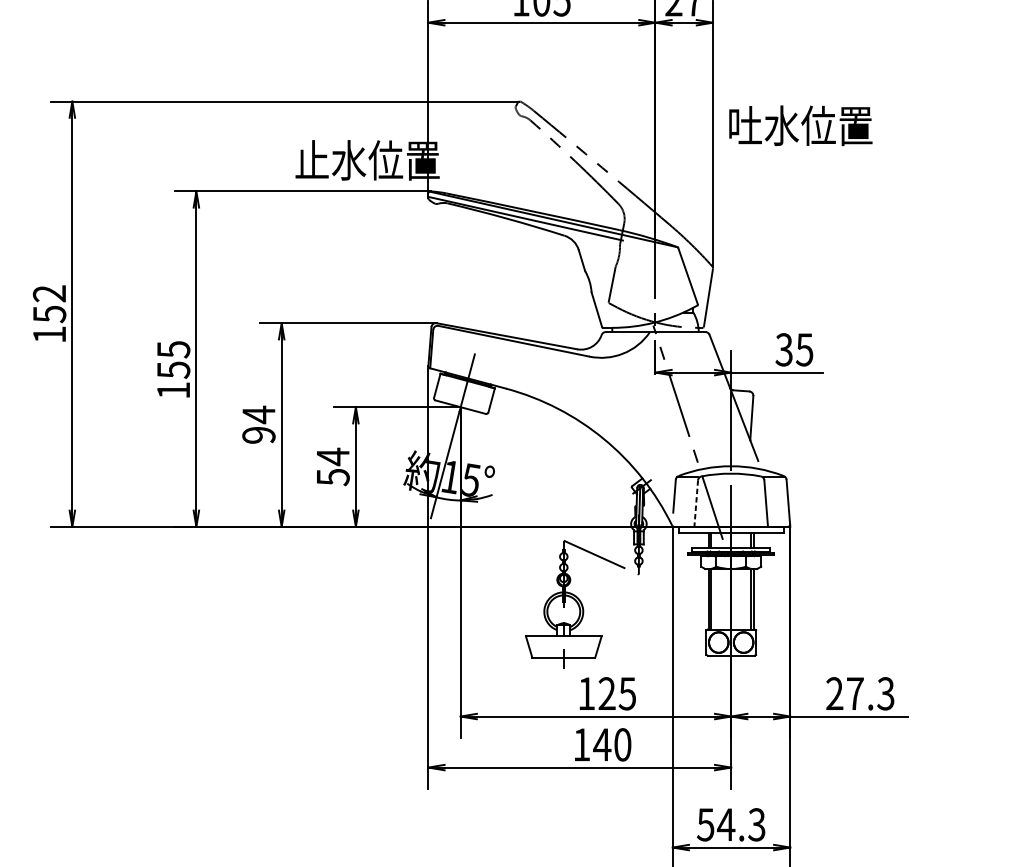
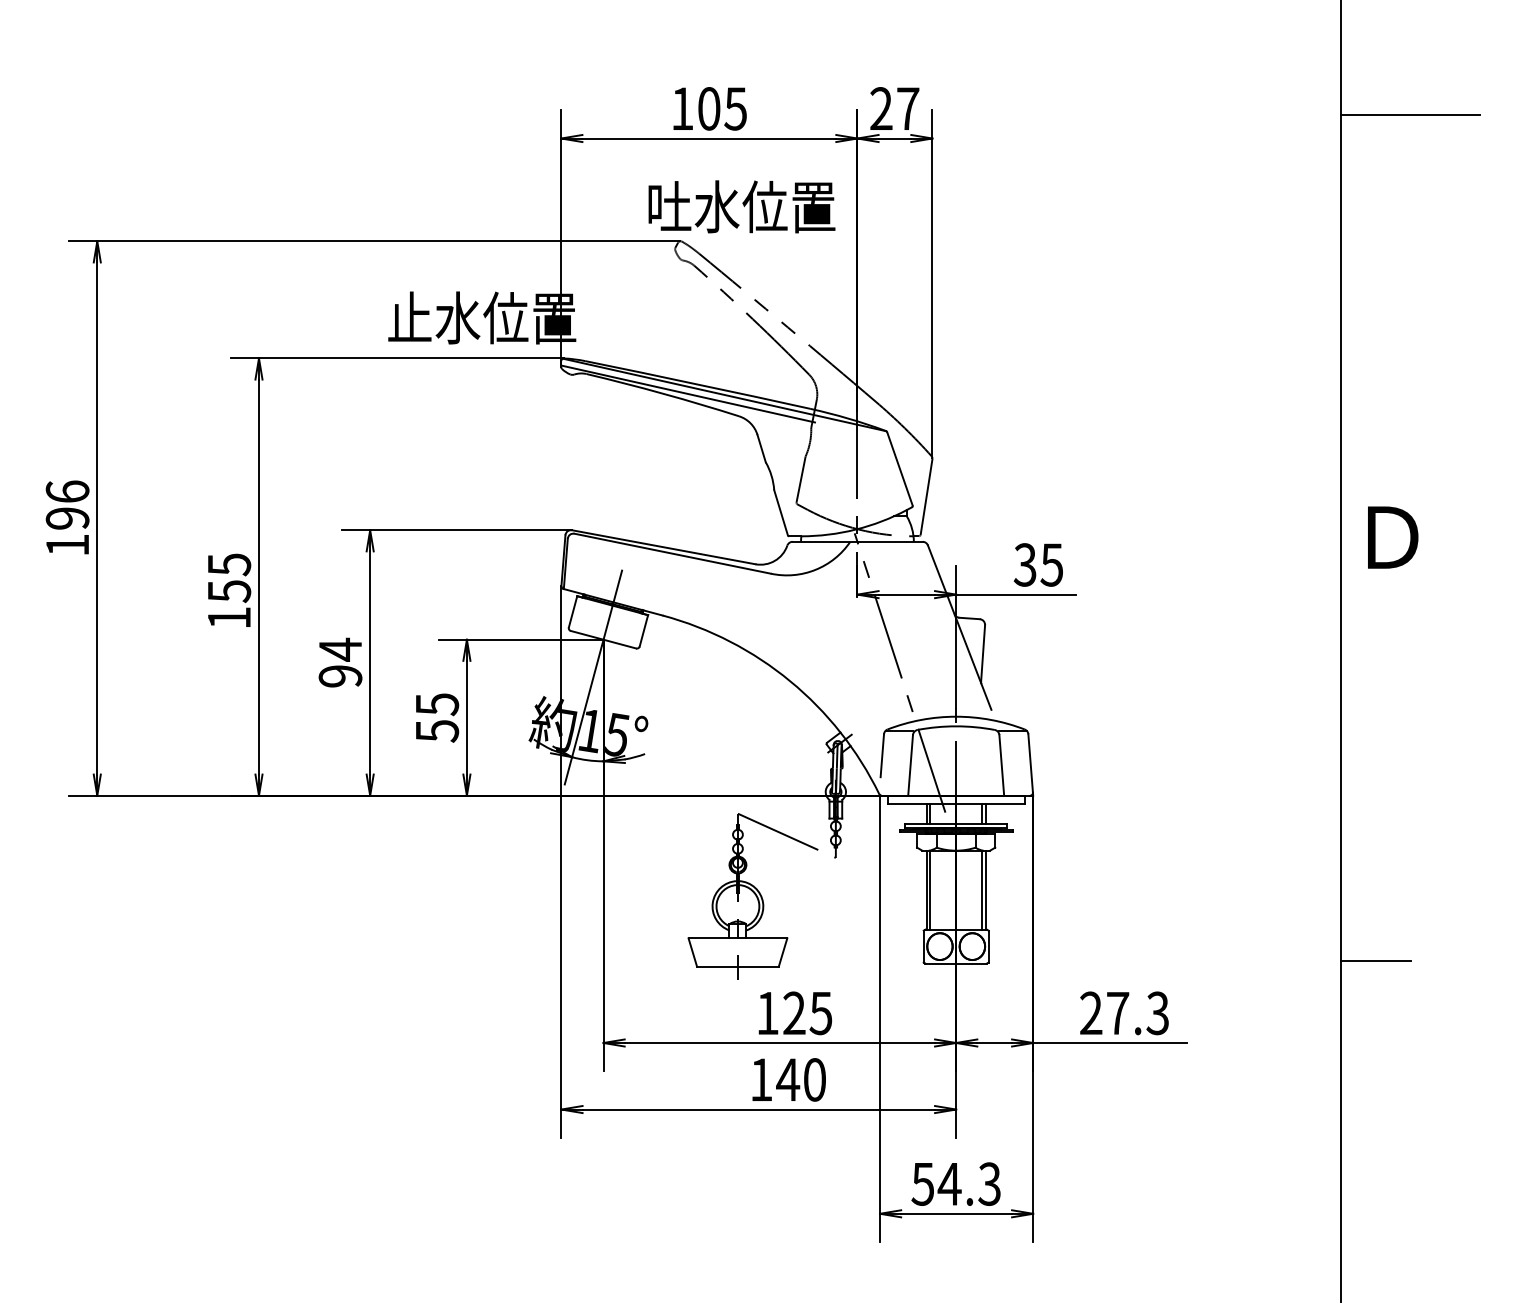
text: (800, 125) -> (741, 206), moved
text: (49, 304) -> (67, 505), 152 -> 196
text: (333, 456) -> (437, 704), 54 -> 55
line: (696, 503) -> (910, 765), dashed -> solid

